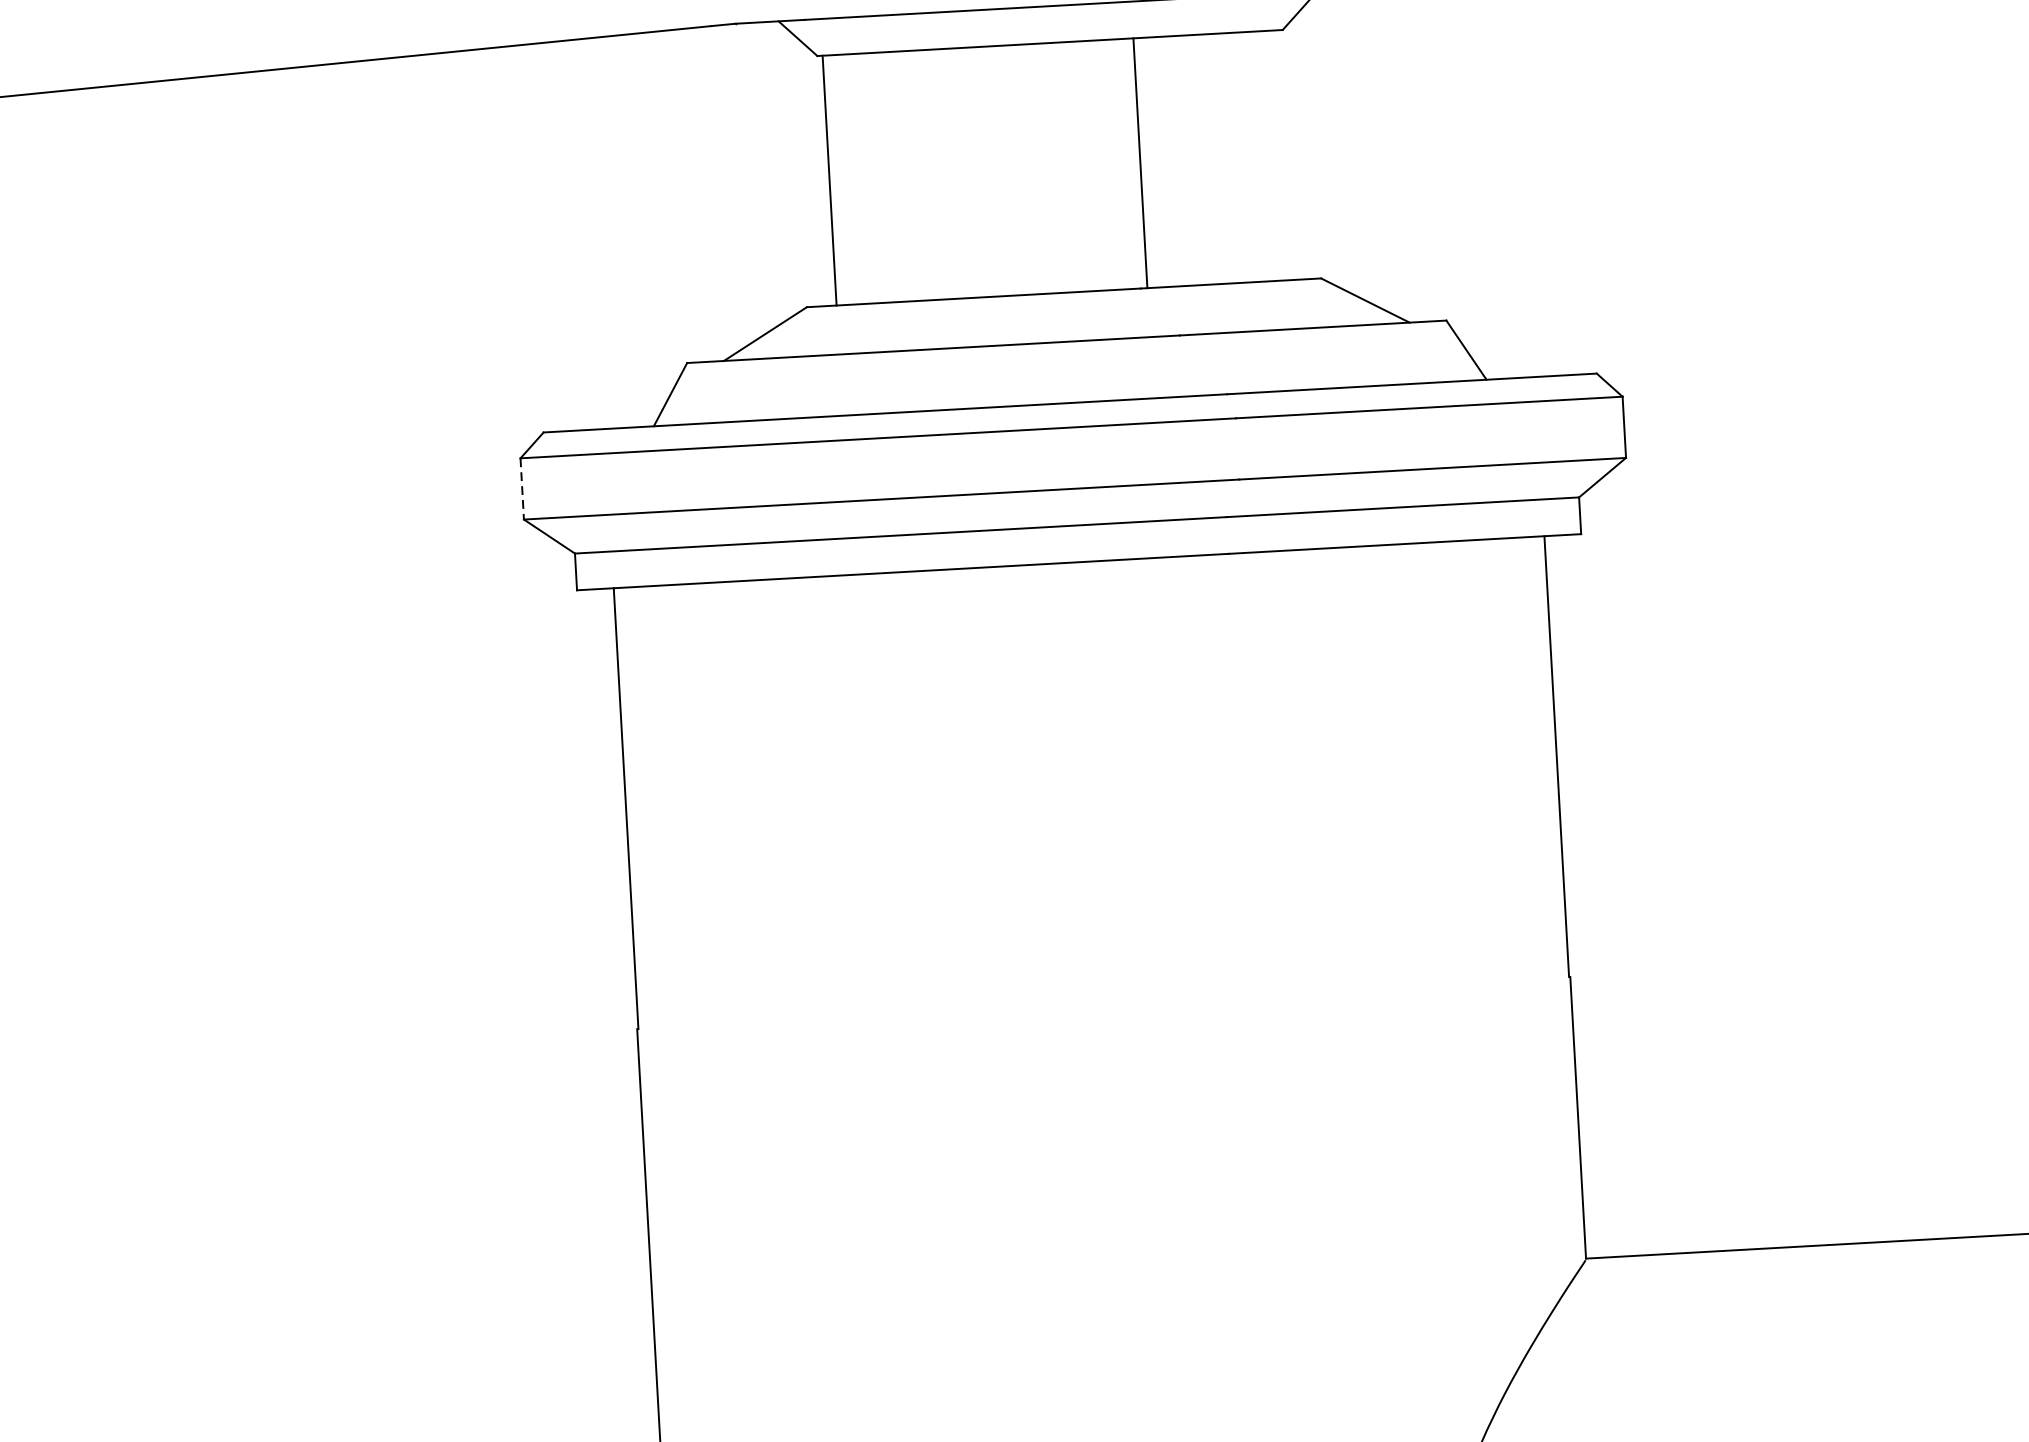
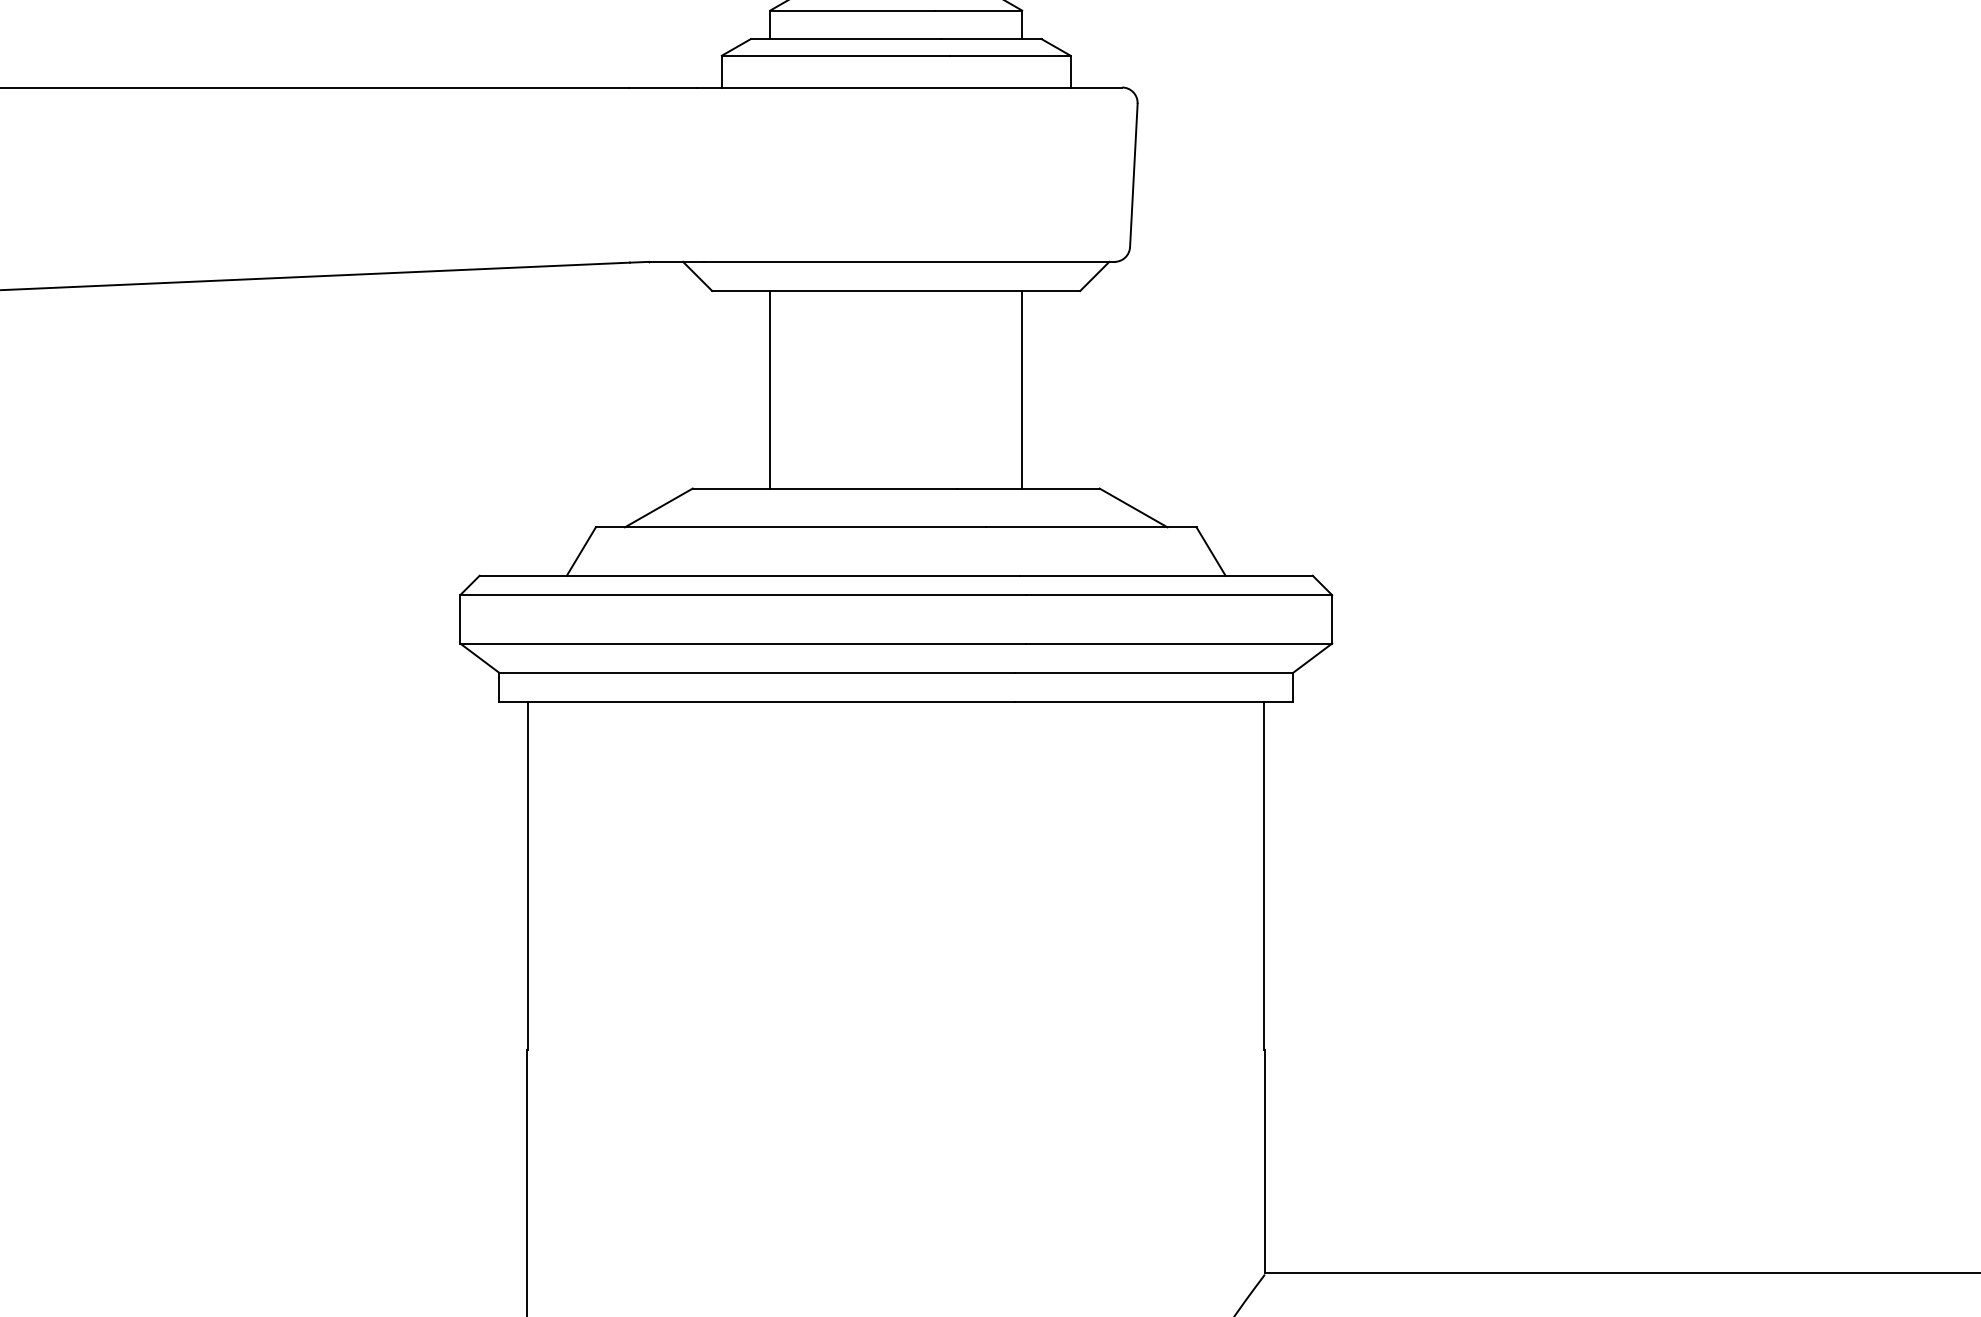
line: (1140, 162) -> (1022, 389), moved
line: (829, 180) -> (770, 389), moved
line: (522, 489) -> (460, 619), dashed -> solid

